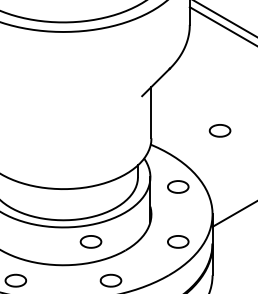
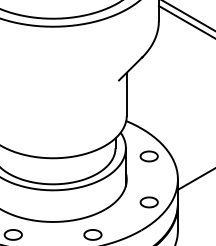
part: (219, 130) -> (183, 109), removed
part: (90, 241) -> (75, 202), removed

